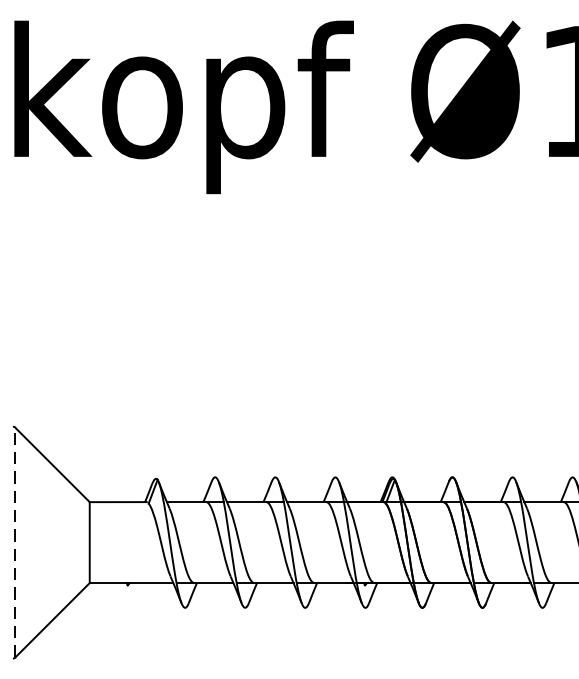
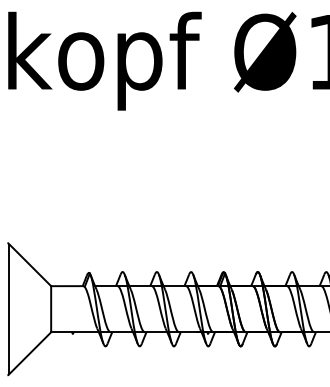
line: (14, 541) -> (8, 308), dashed -> solid

